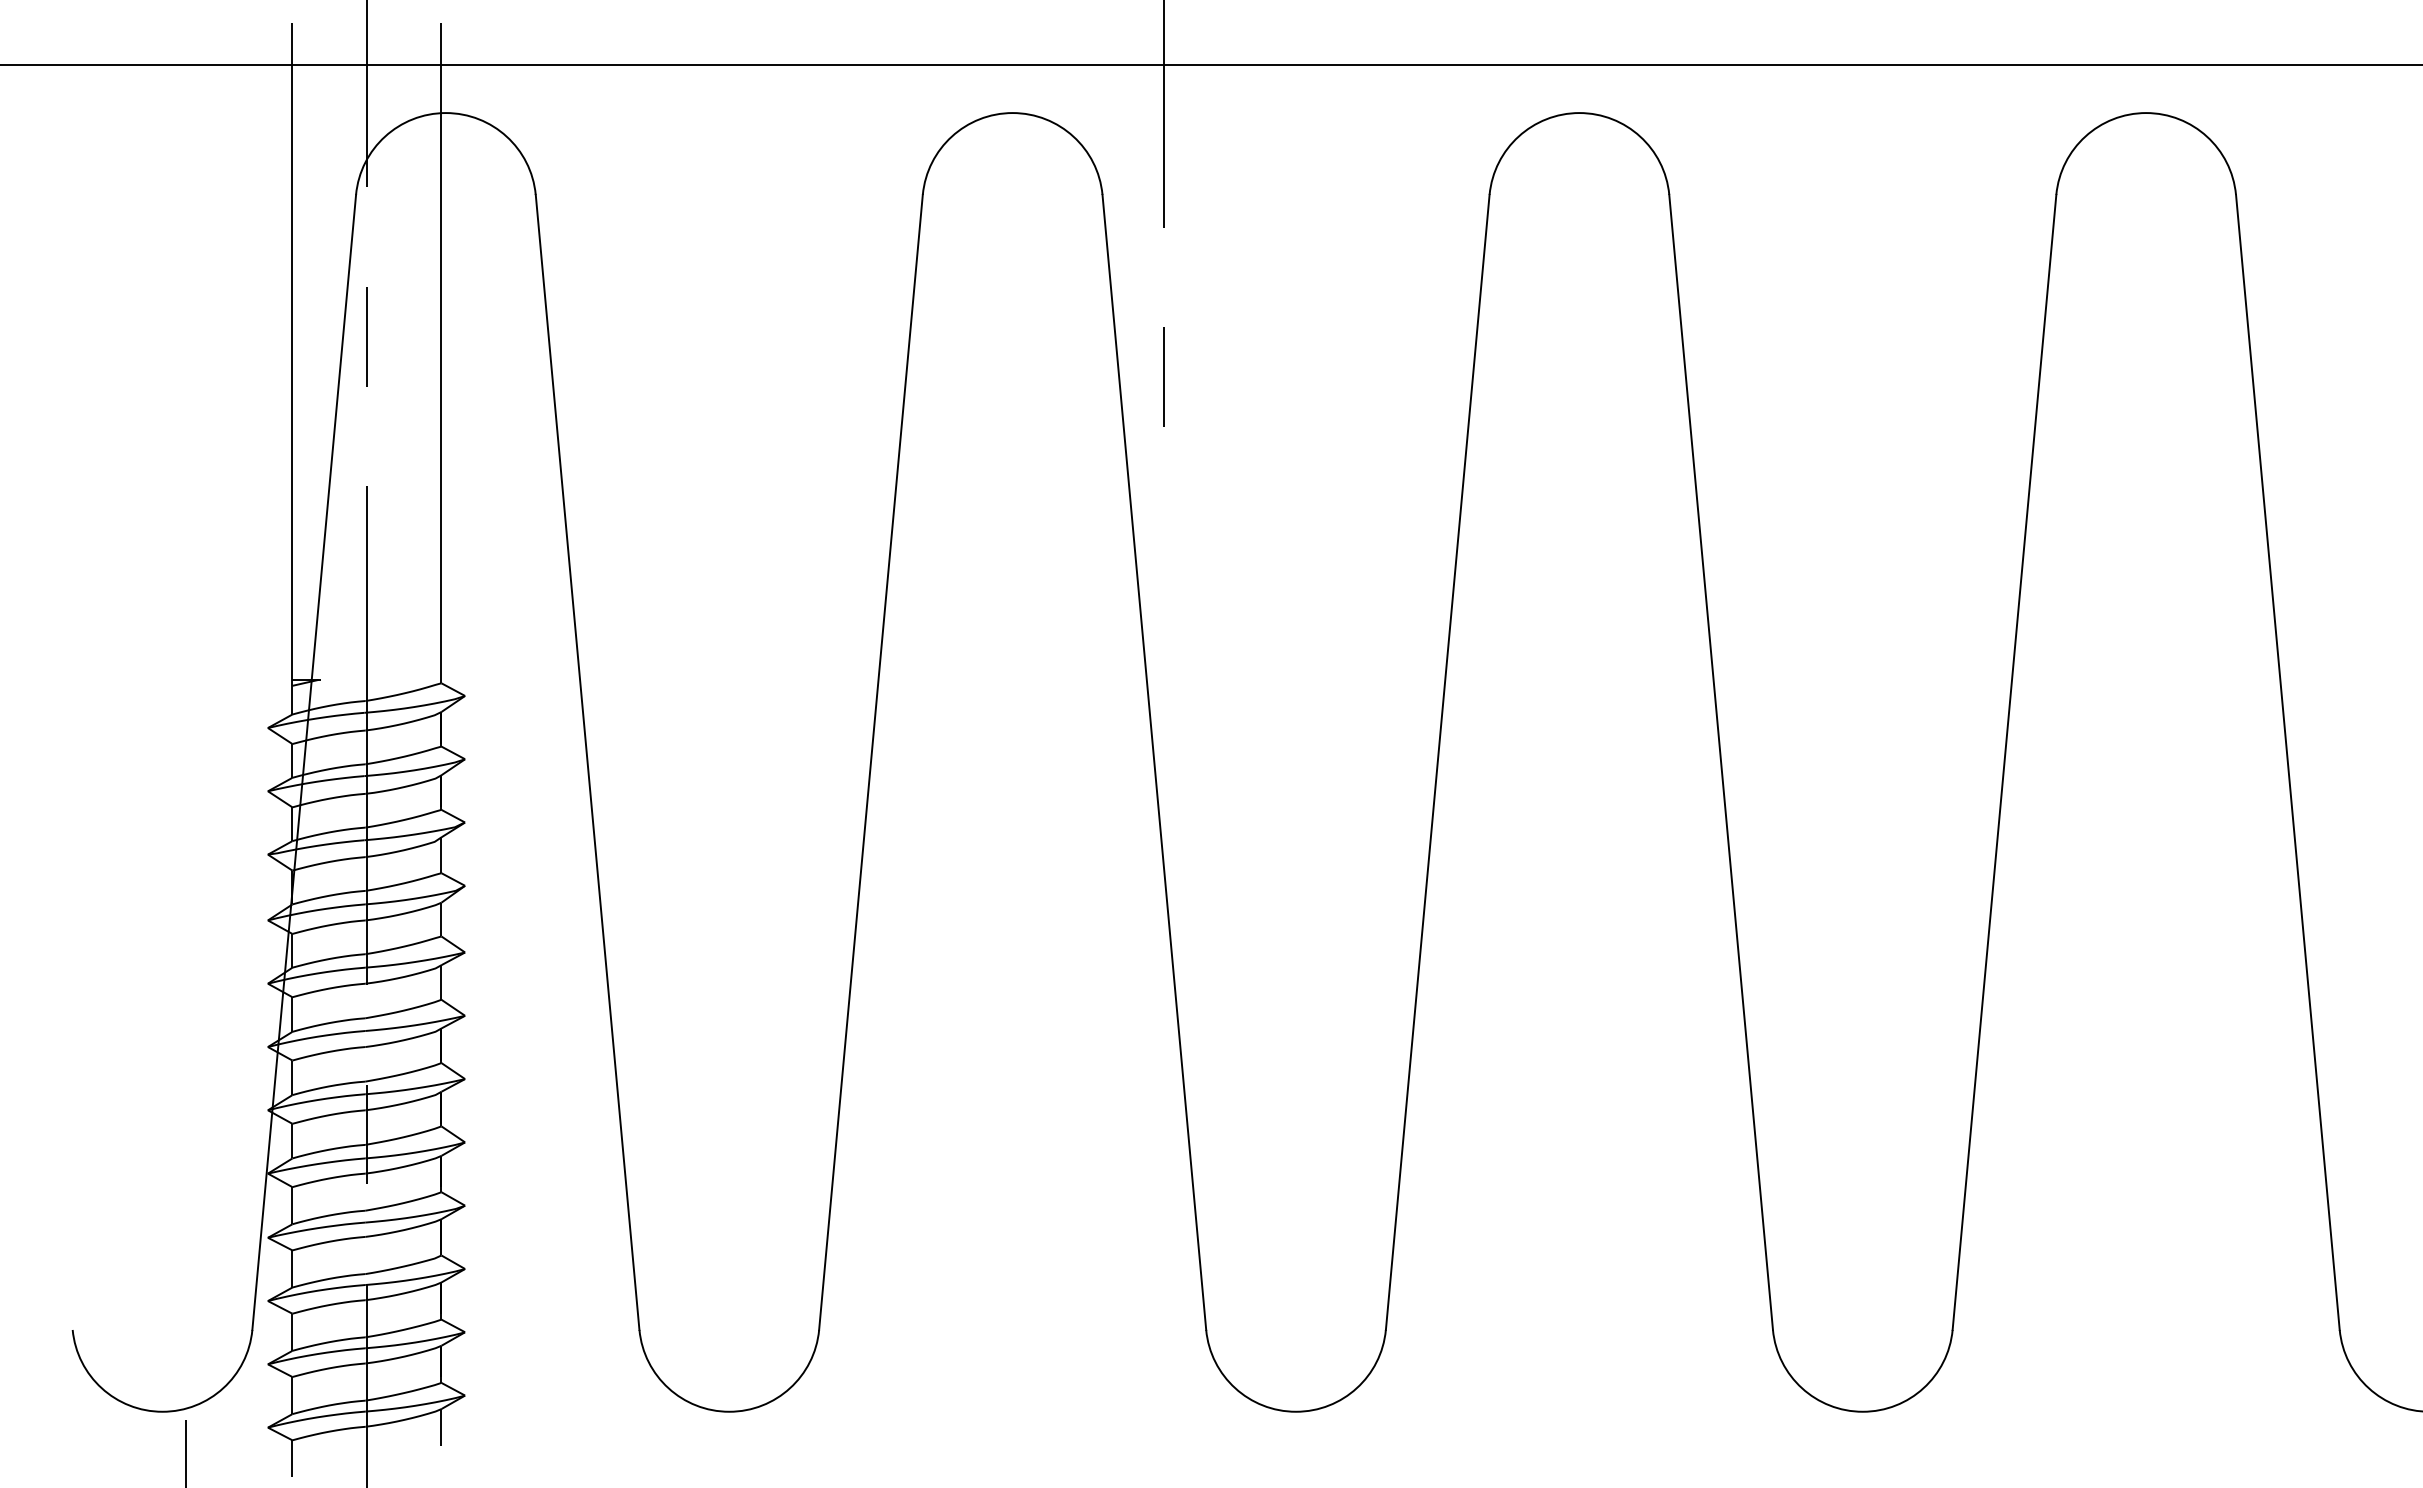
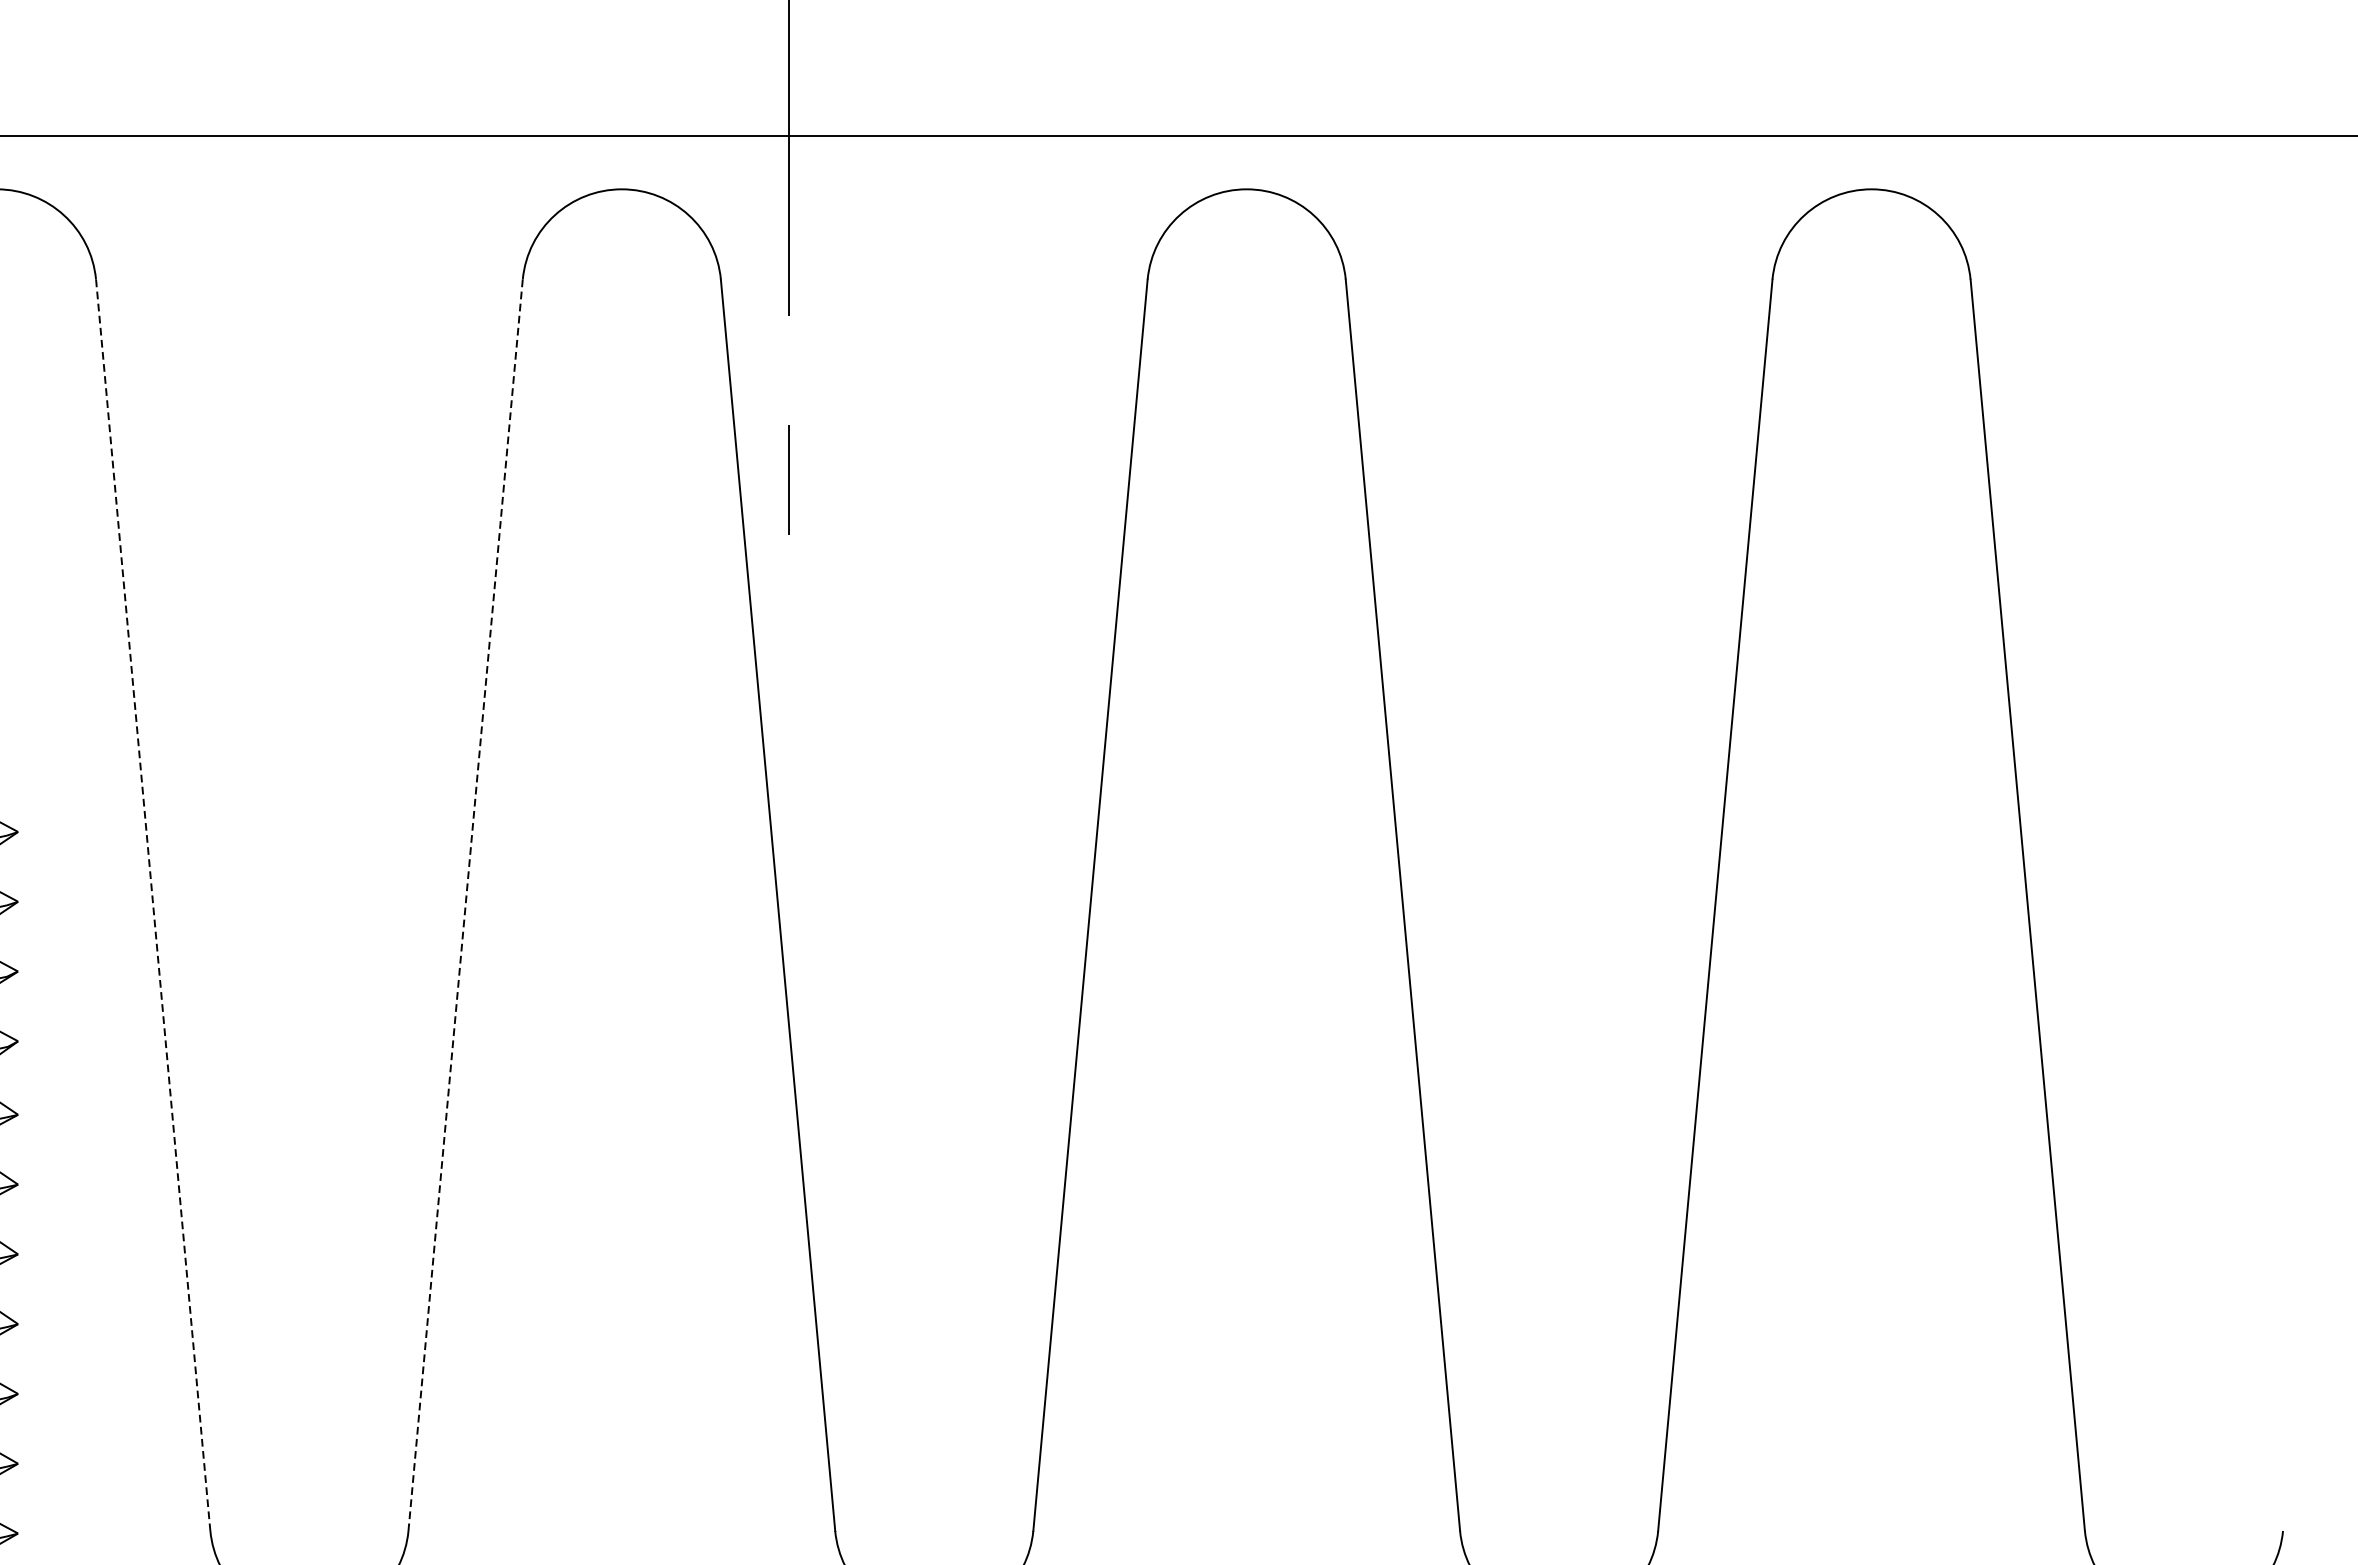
line: (587, 762) -> (153, 905), solid -> dashed
line: (870, 762) -> (465, 905), solid -> dashed

